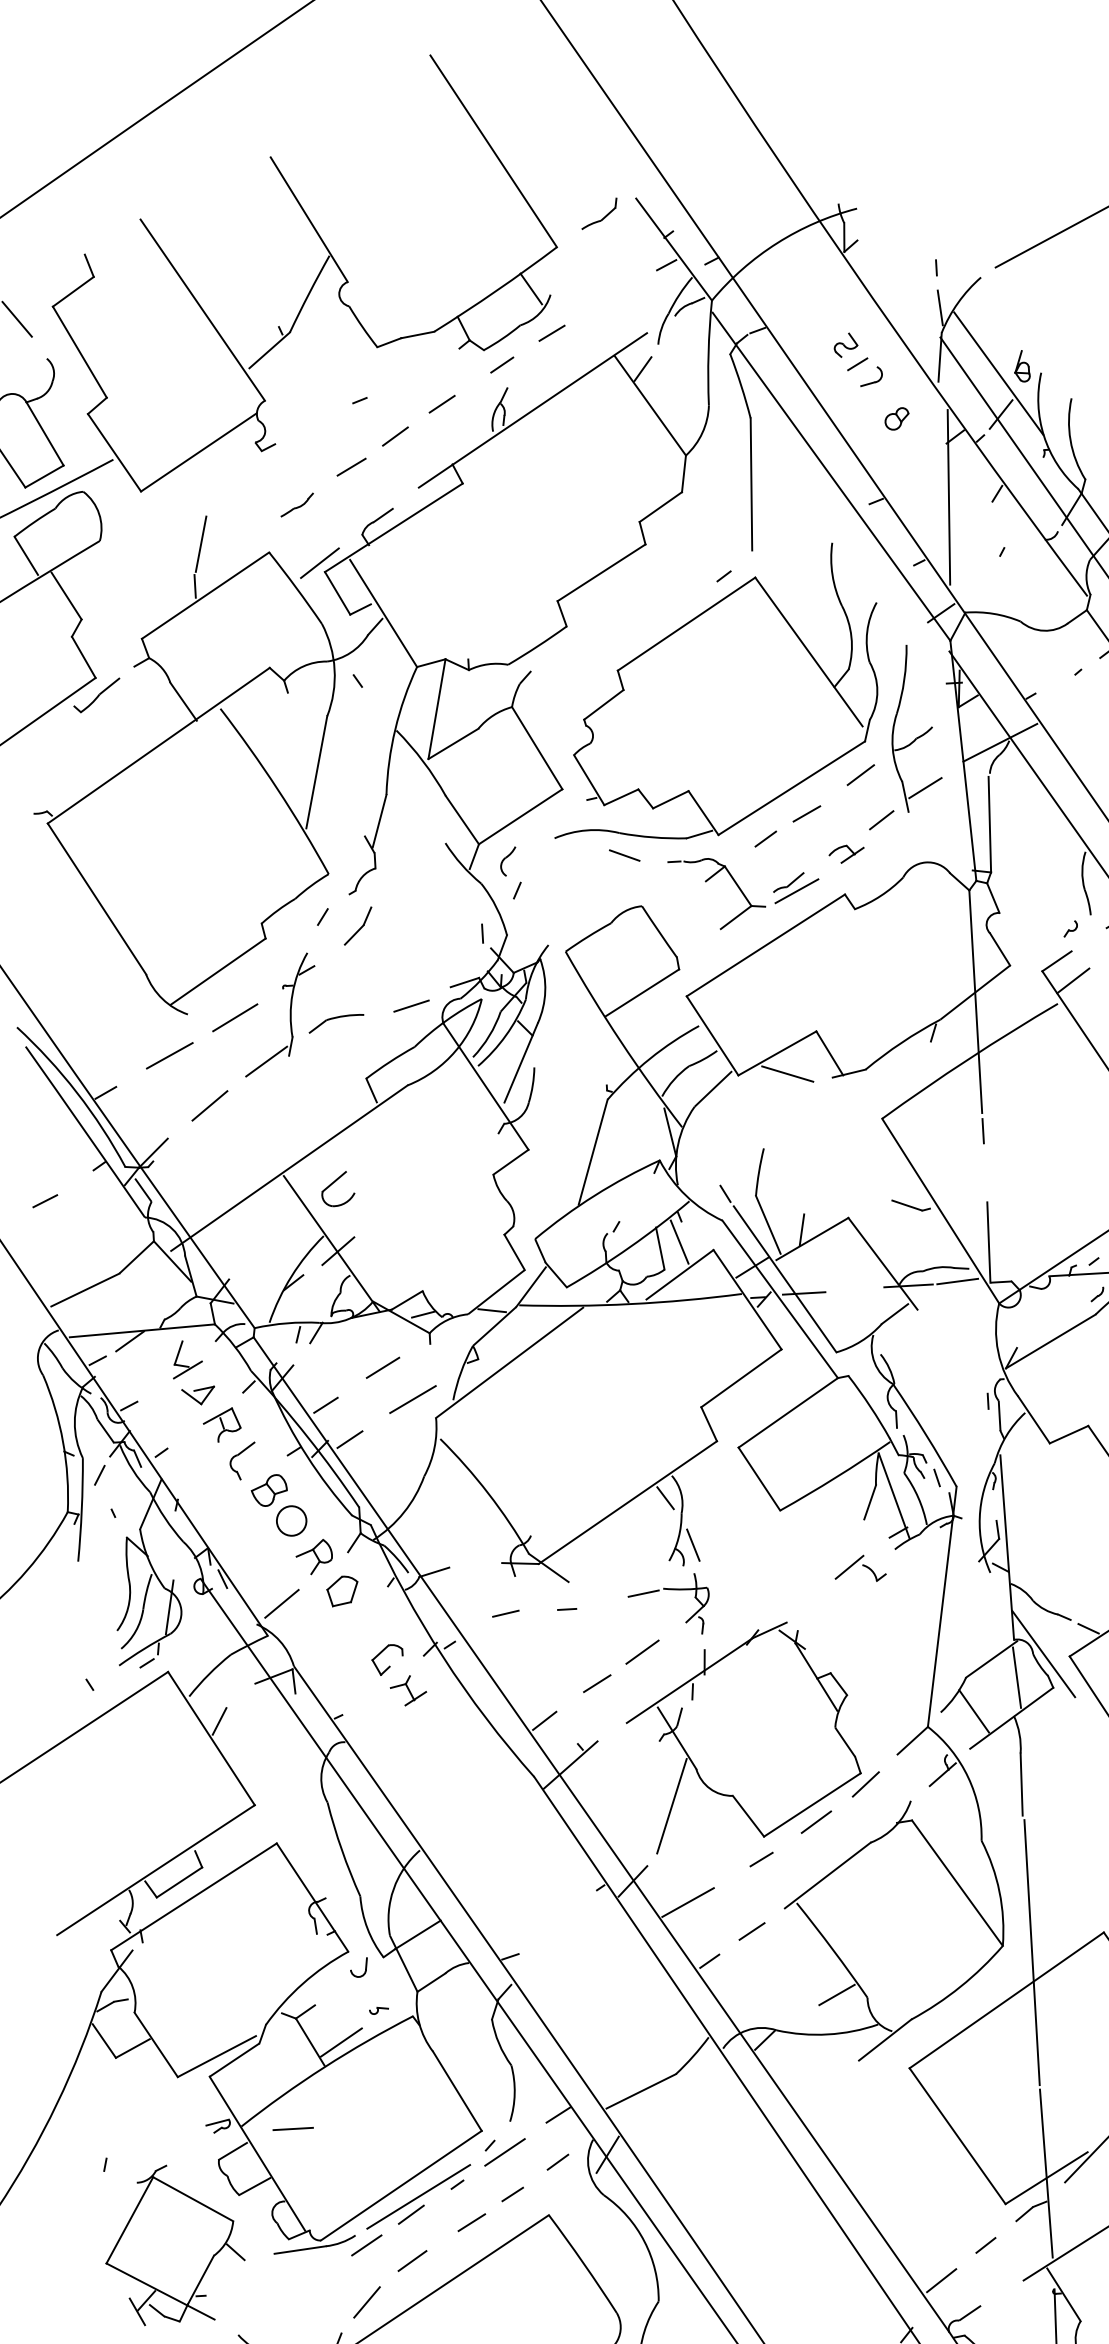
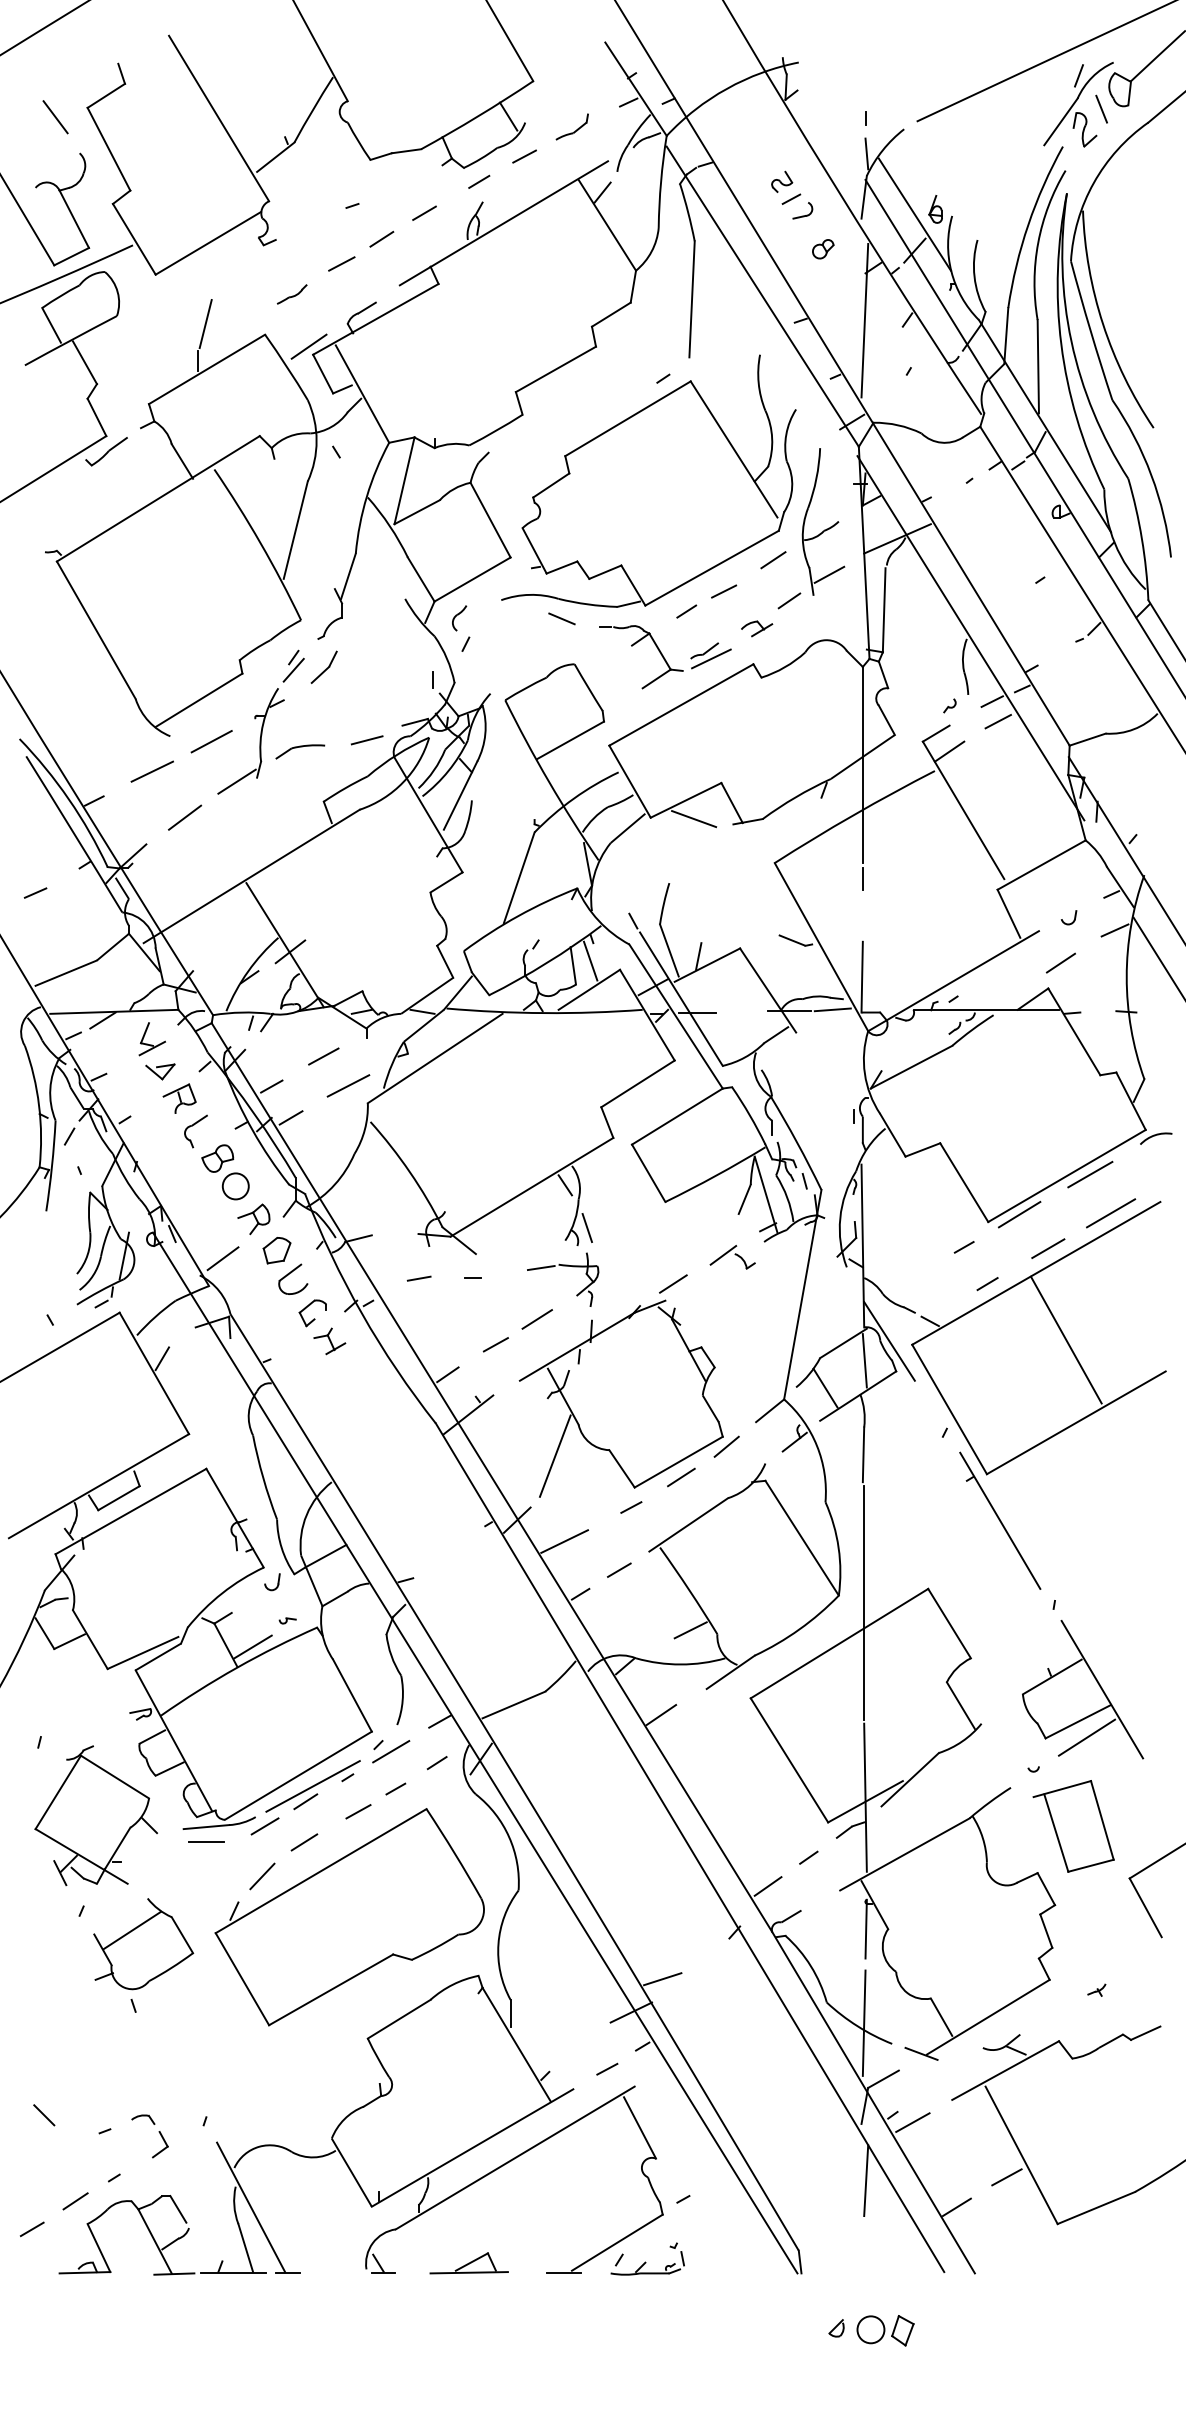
part: (598, 213) -> (571, 126), moved
line: (323, 930) -> (293, 669), added
part: (338, 1188) -> (293, 1278), moved
line: (794, 1602) -> (673, 1283), added
line: (809, 2093) -> (661, 1715), added
line: (293, 2127) -> (206, 1841), moved

